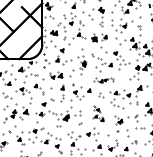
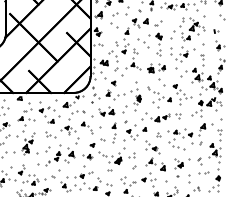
part: (103, 80) -> (161, 117), size x1.67
part: (98, 113) -> (155, 155), size x1.67

